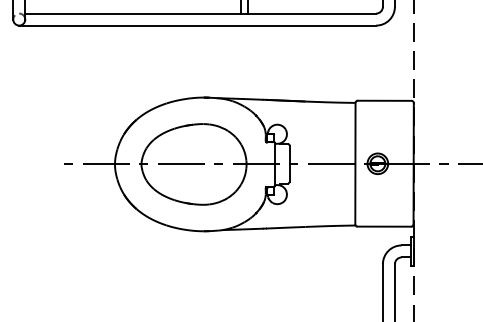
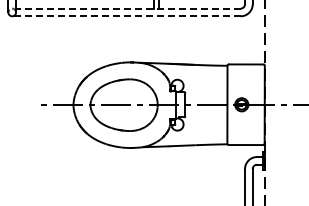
line: (199, 13) -> (127, 8), solid -> dashed
line: (196, 25) -> (125, 16), solid -> dashed

